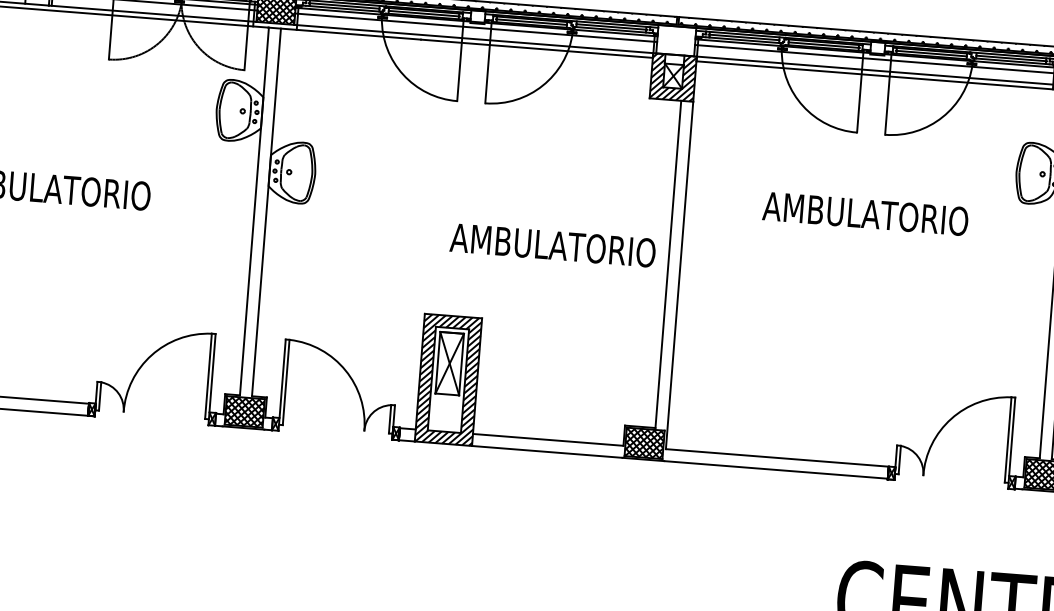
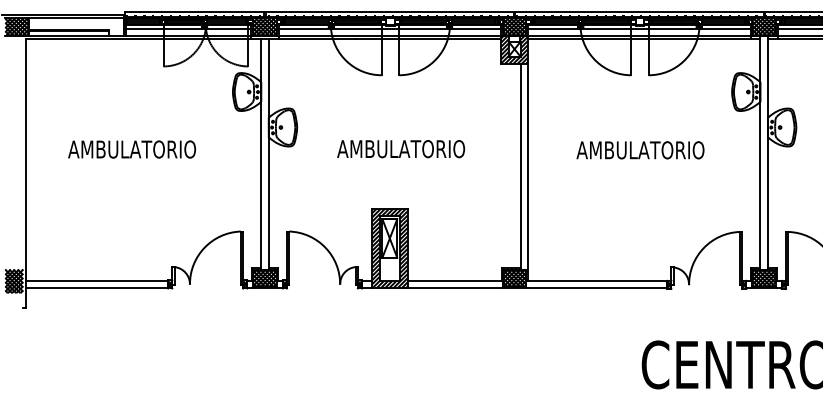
hatch: (676, 39) -> (514, 26), added
text: (865, 214) -> (640, 150), moved
text: (553, 246) -> (401, 149), moved

